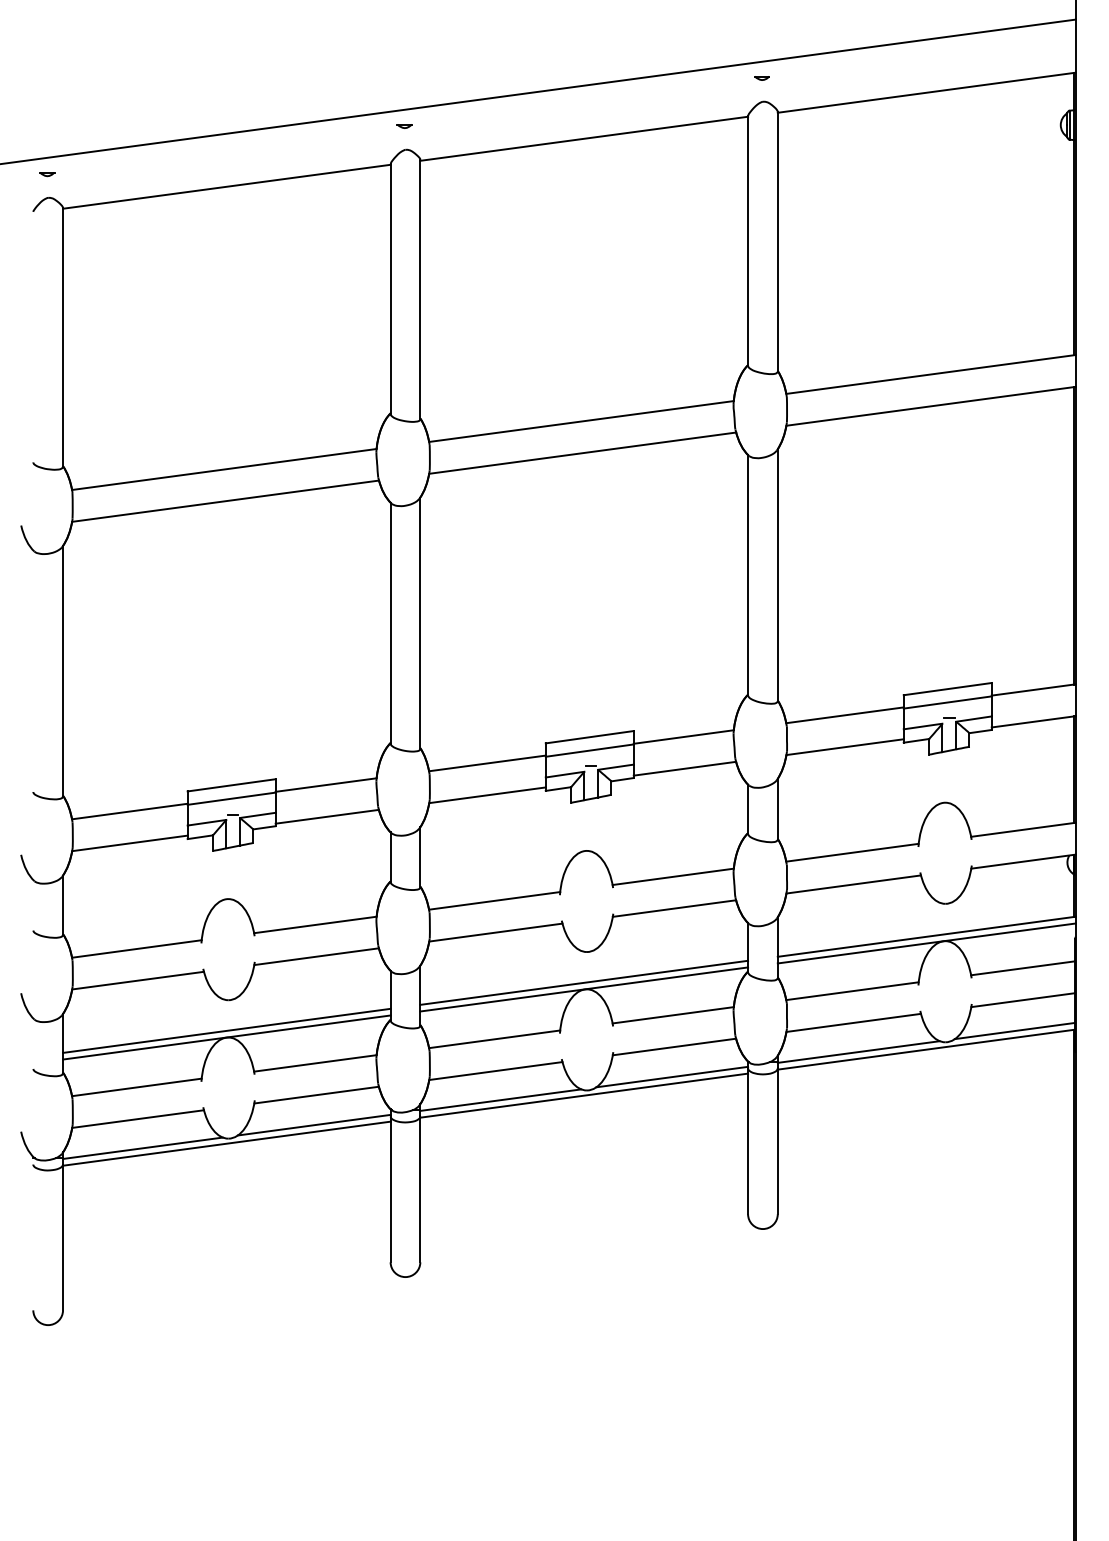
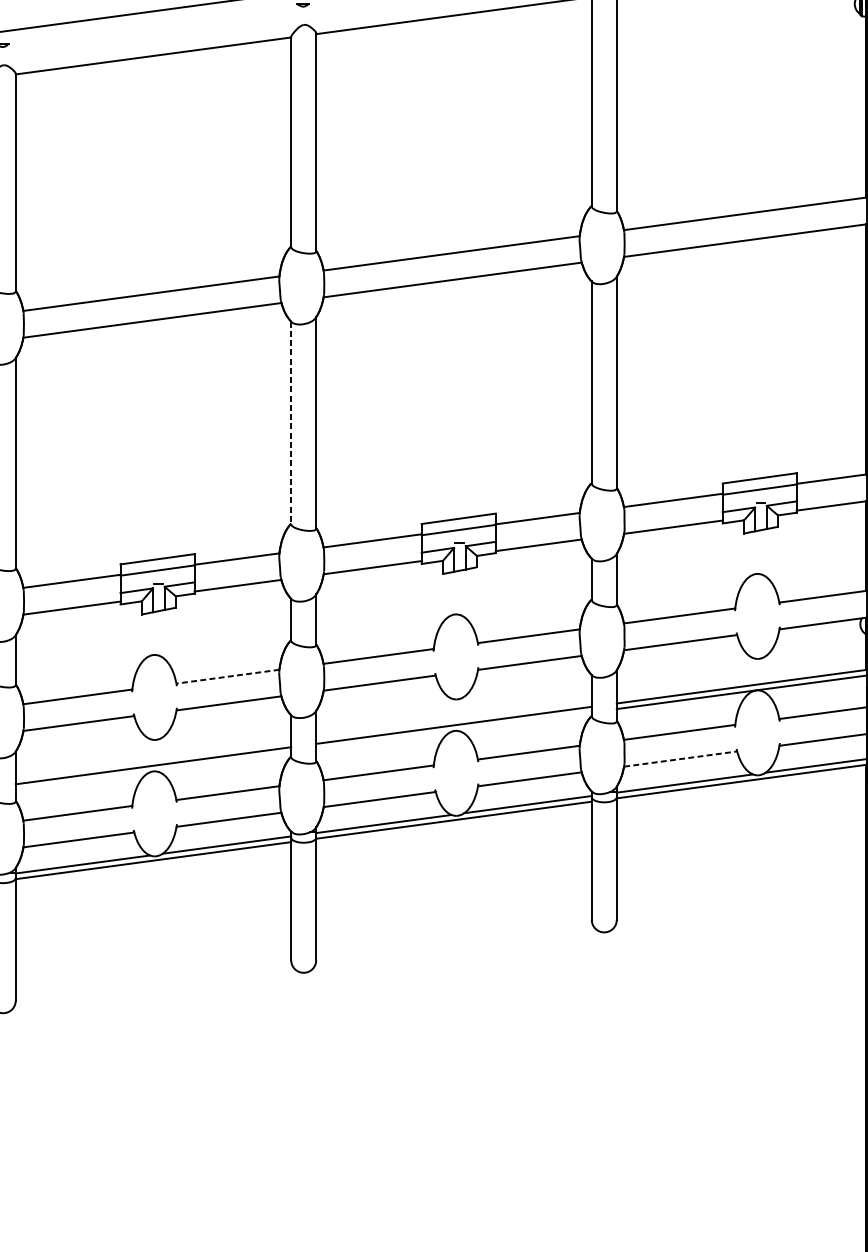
line: (390, 623) -> (291, 423), solid -> dashed
line: (315, 924) -> (228, 676), solid -> dashed
line: (584, 989) -> (454, 730), removed
line: (853, 1022) -> (680, 758), solid -> dashed
line: (226, 1037) -> (153, 771), removed

